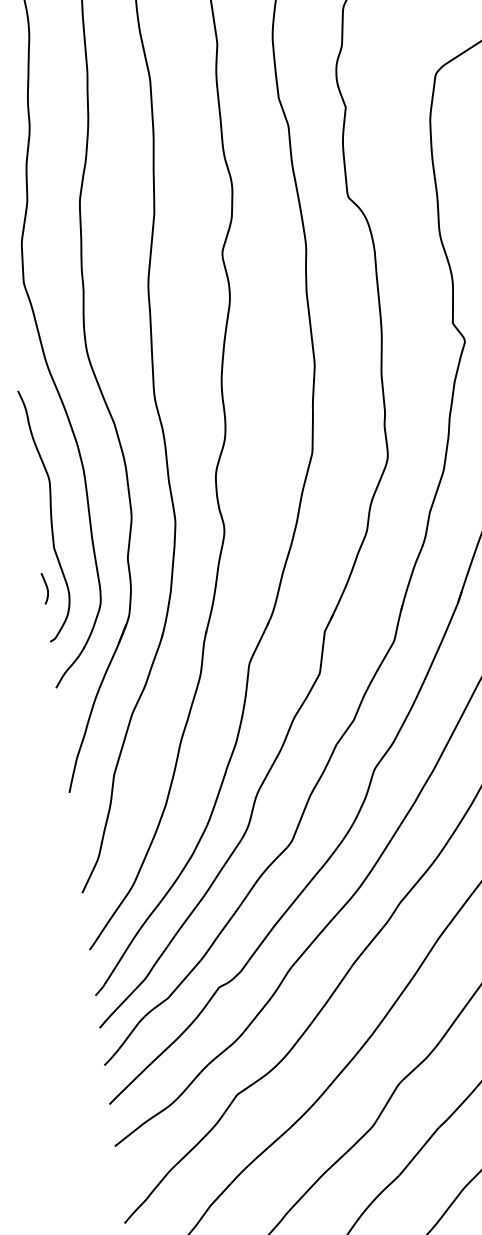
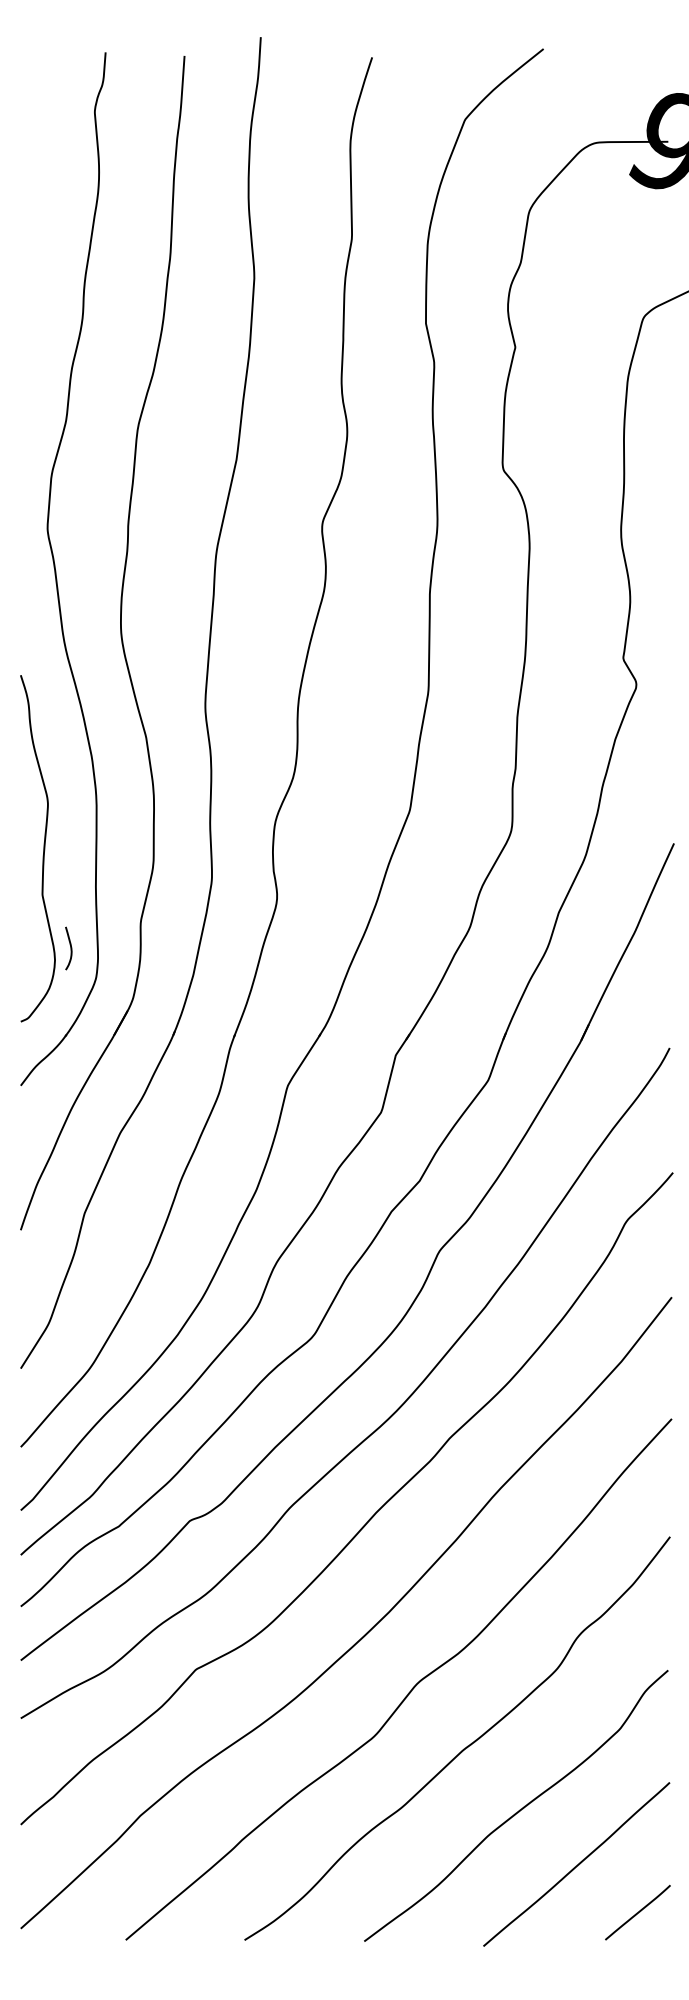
curve: (46, 588) -> (70, 948), moved

